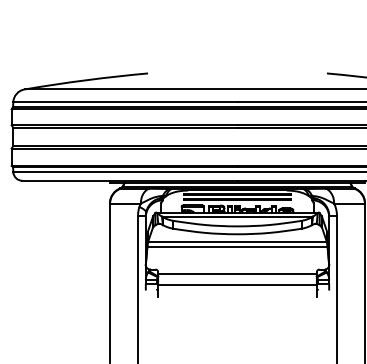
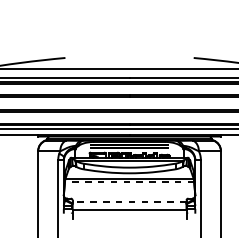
line: (237, 246) -> (129, 182), solid -> dashed
line: (237, 273) -> (129, 201), solid -> dashed

